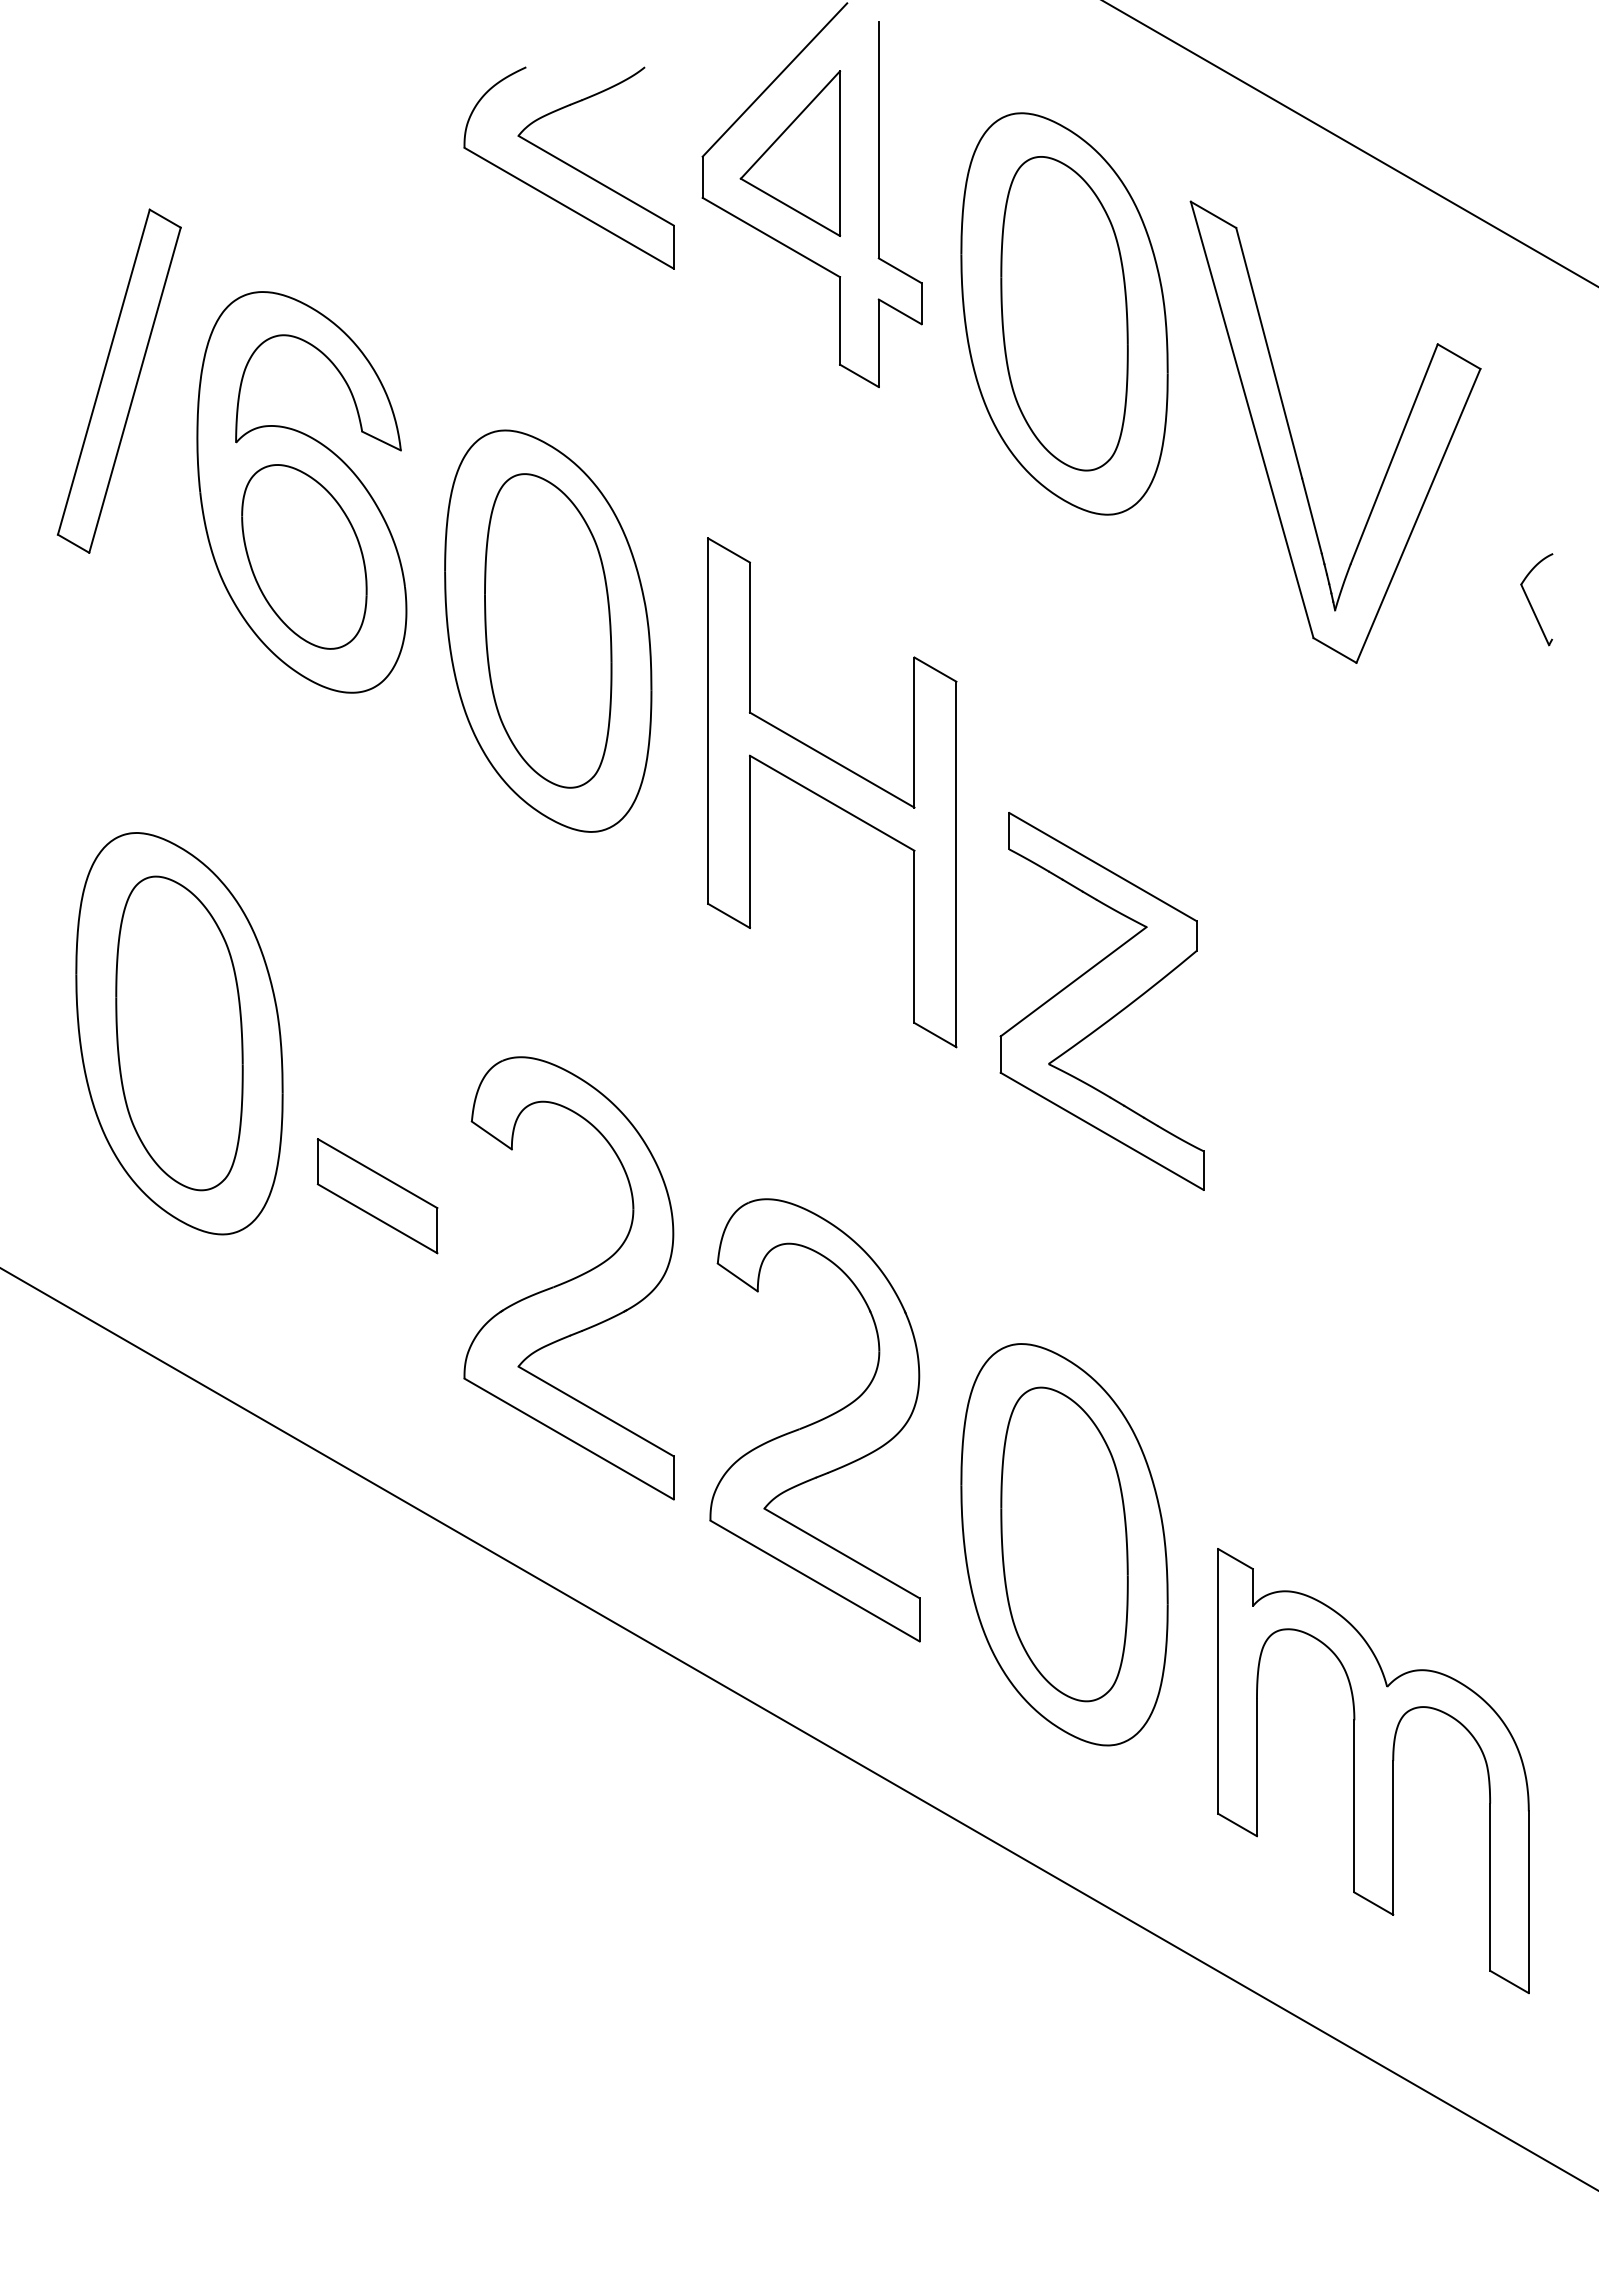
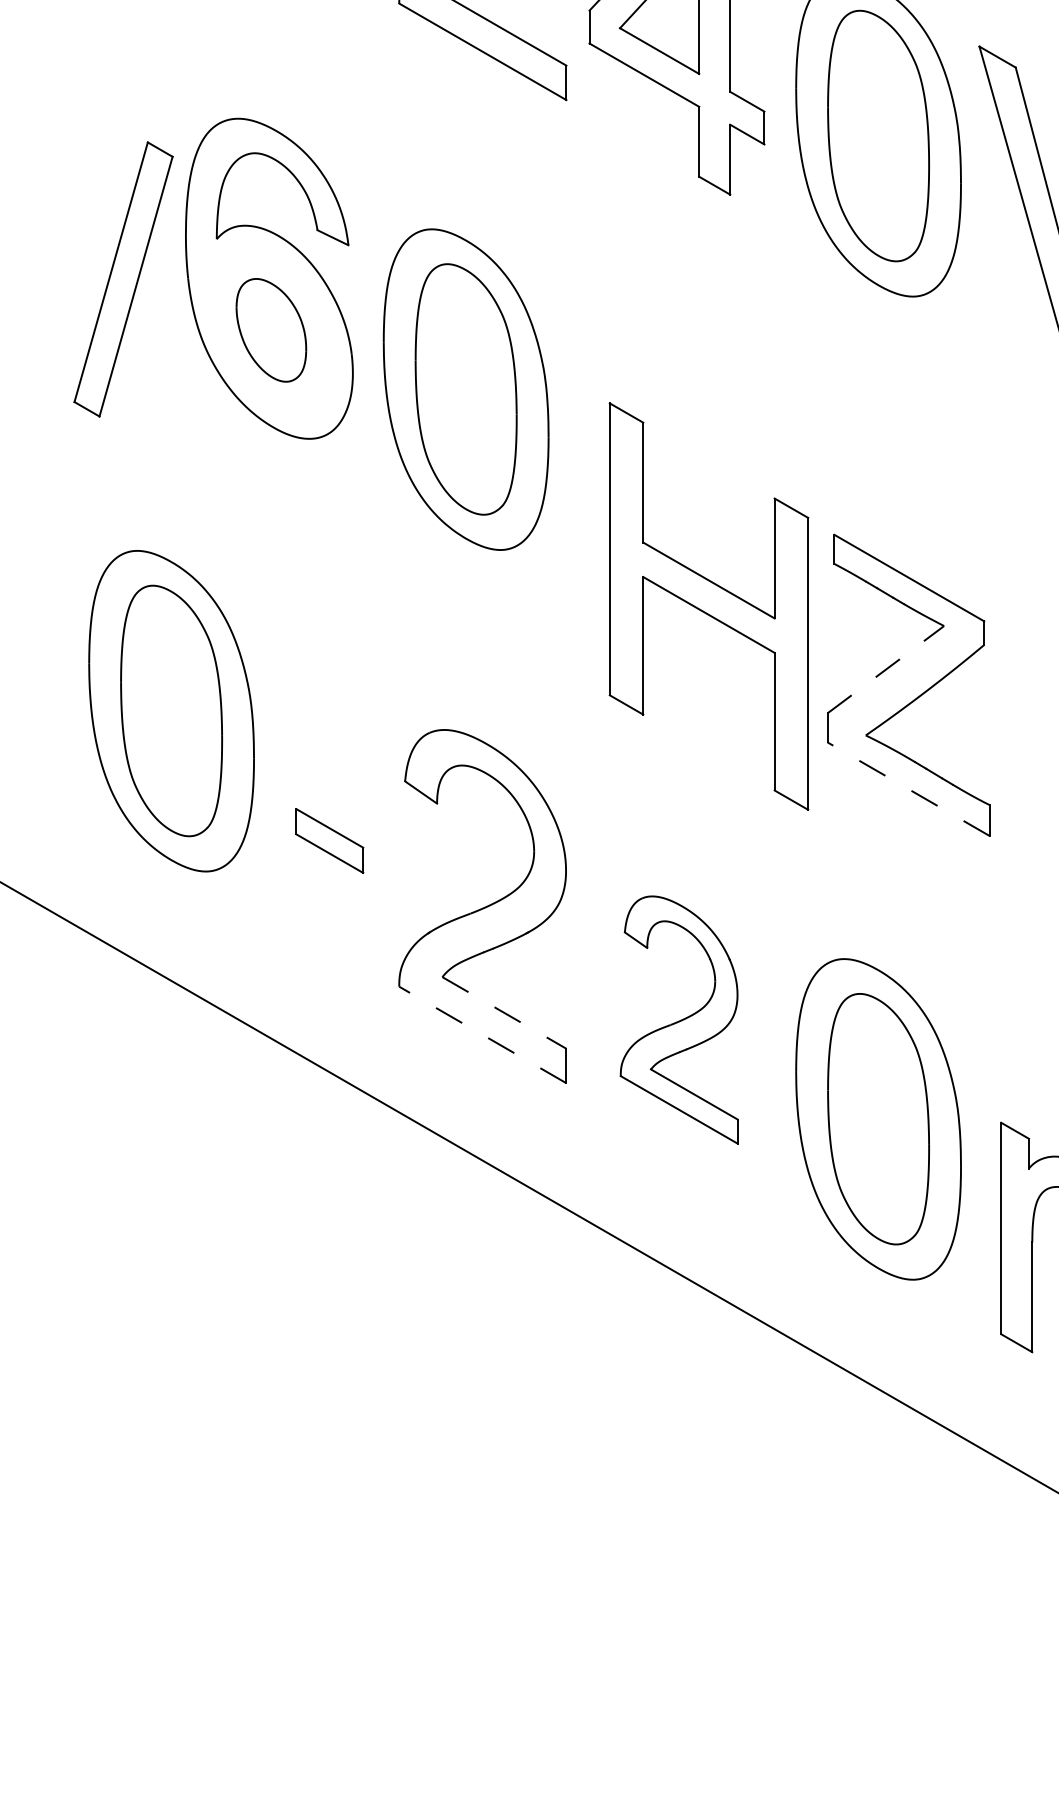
part: (119, 380) -> (123, 278), moved
part: (304, 556) -> (271, 329), size x0.7
part: (832, 792) -> (709, 606), moved
line: (1074, 981) -> (886, 669), solid -> dashed
line: (1101, 1131) -> (908, 789), solid -> dashed
part: (377, 1196) -> (329, 841), size x0.7
line: (596, 1411) -> (504, 1012), solid -> dashed
part: (814, 1420) -> (678, 1020), size x0.7
line: (569, 1439) -> (483, 1035), solid -> dashed

